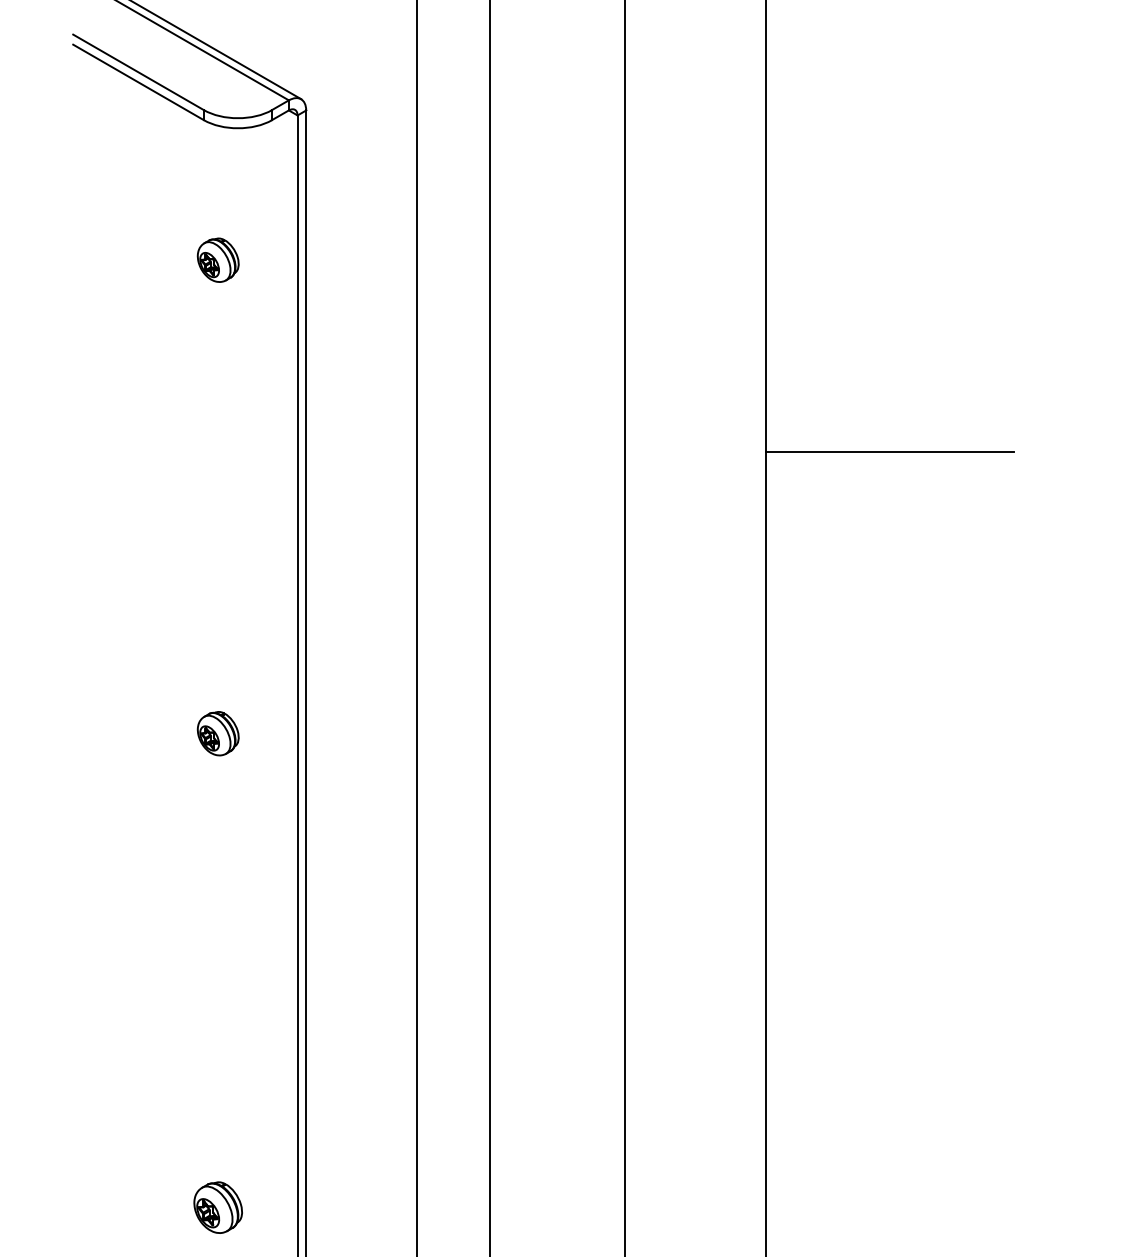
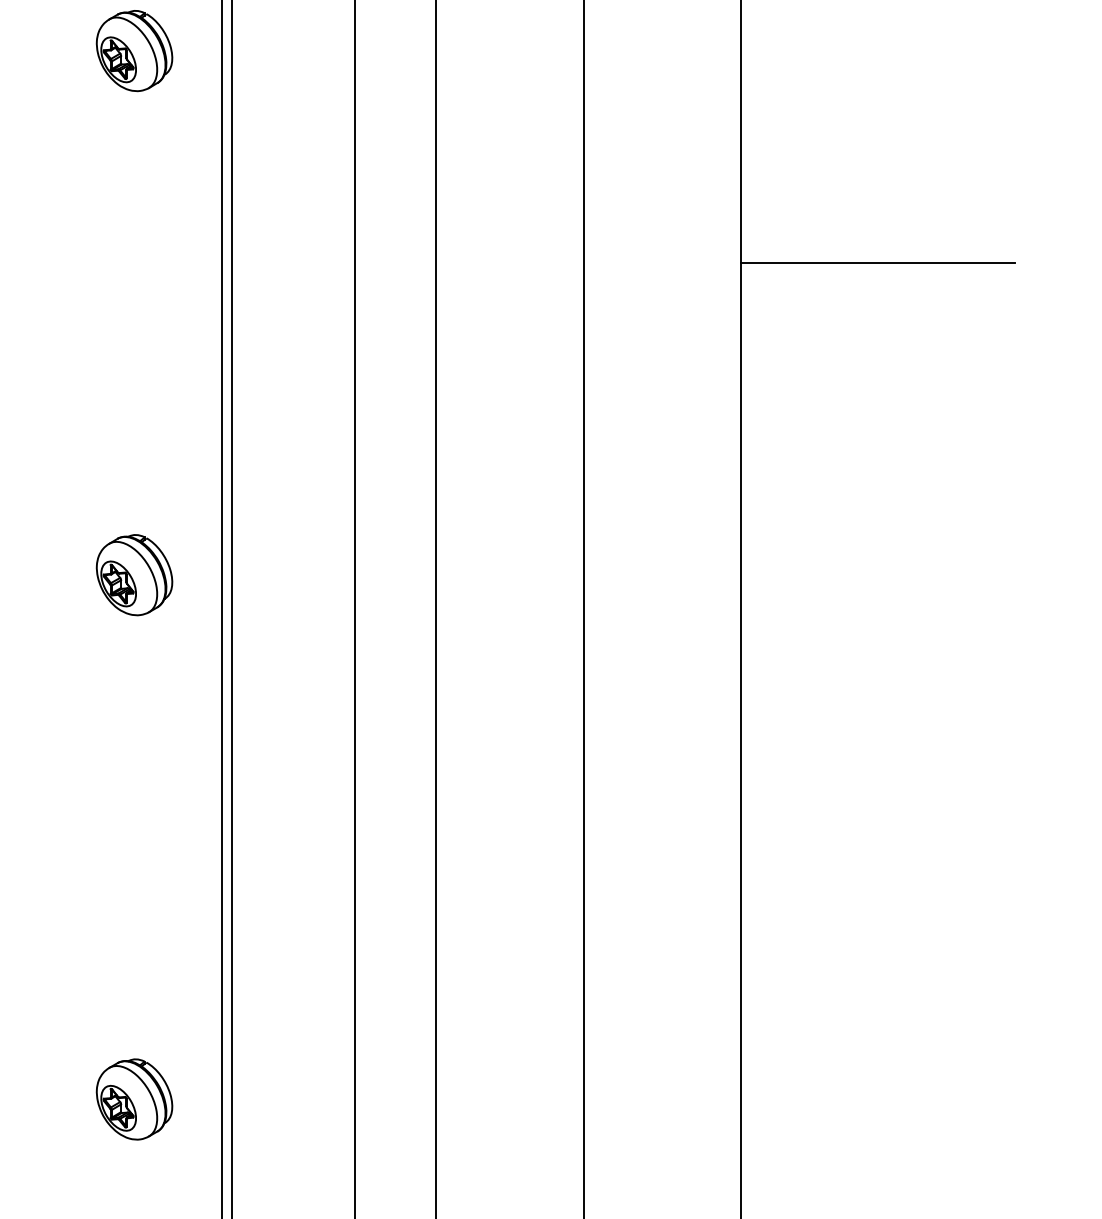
part: (218, 260) -> (134, 51), size x1.67
part: (218, 733) -> (134, 574), size x1.67
part: (218, 1207) -> (134, 1099), size x1.43

